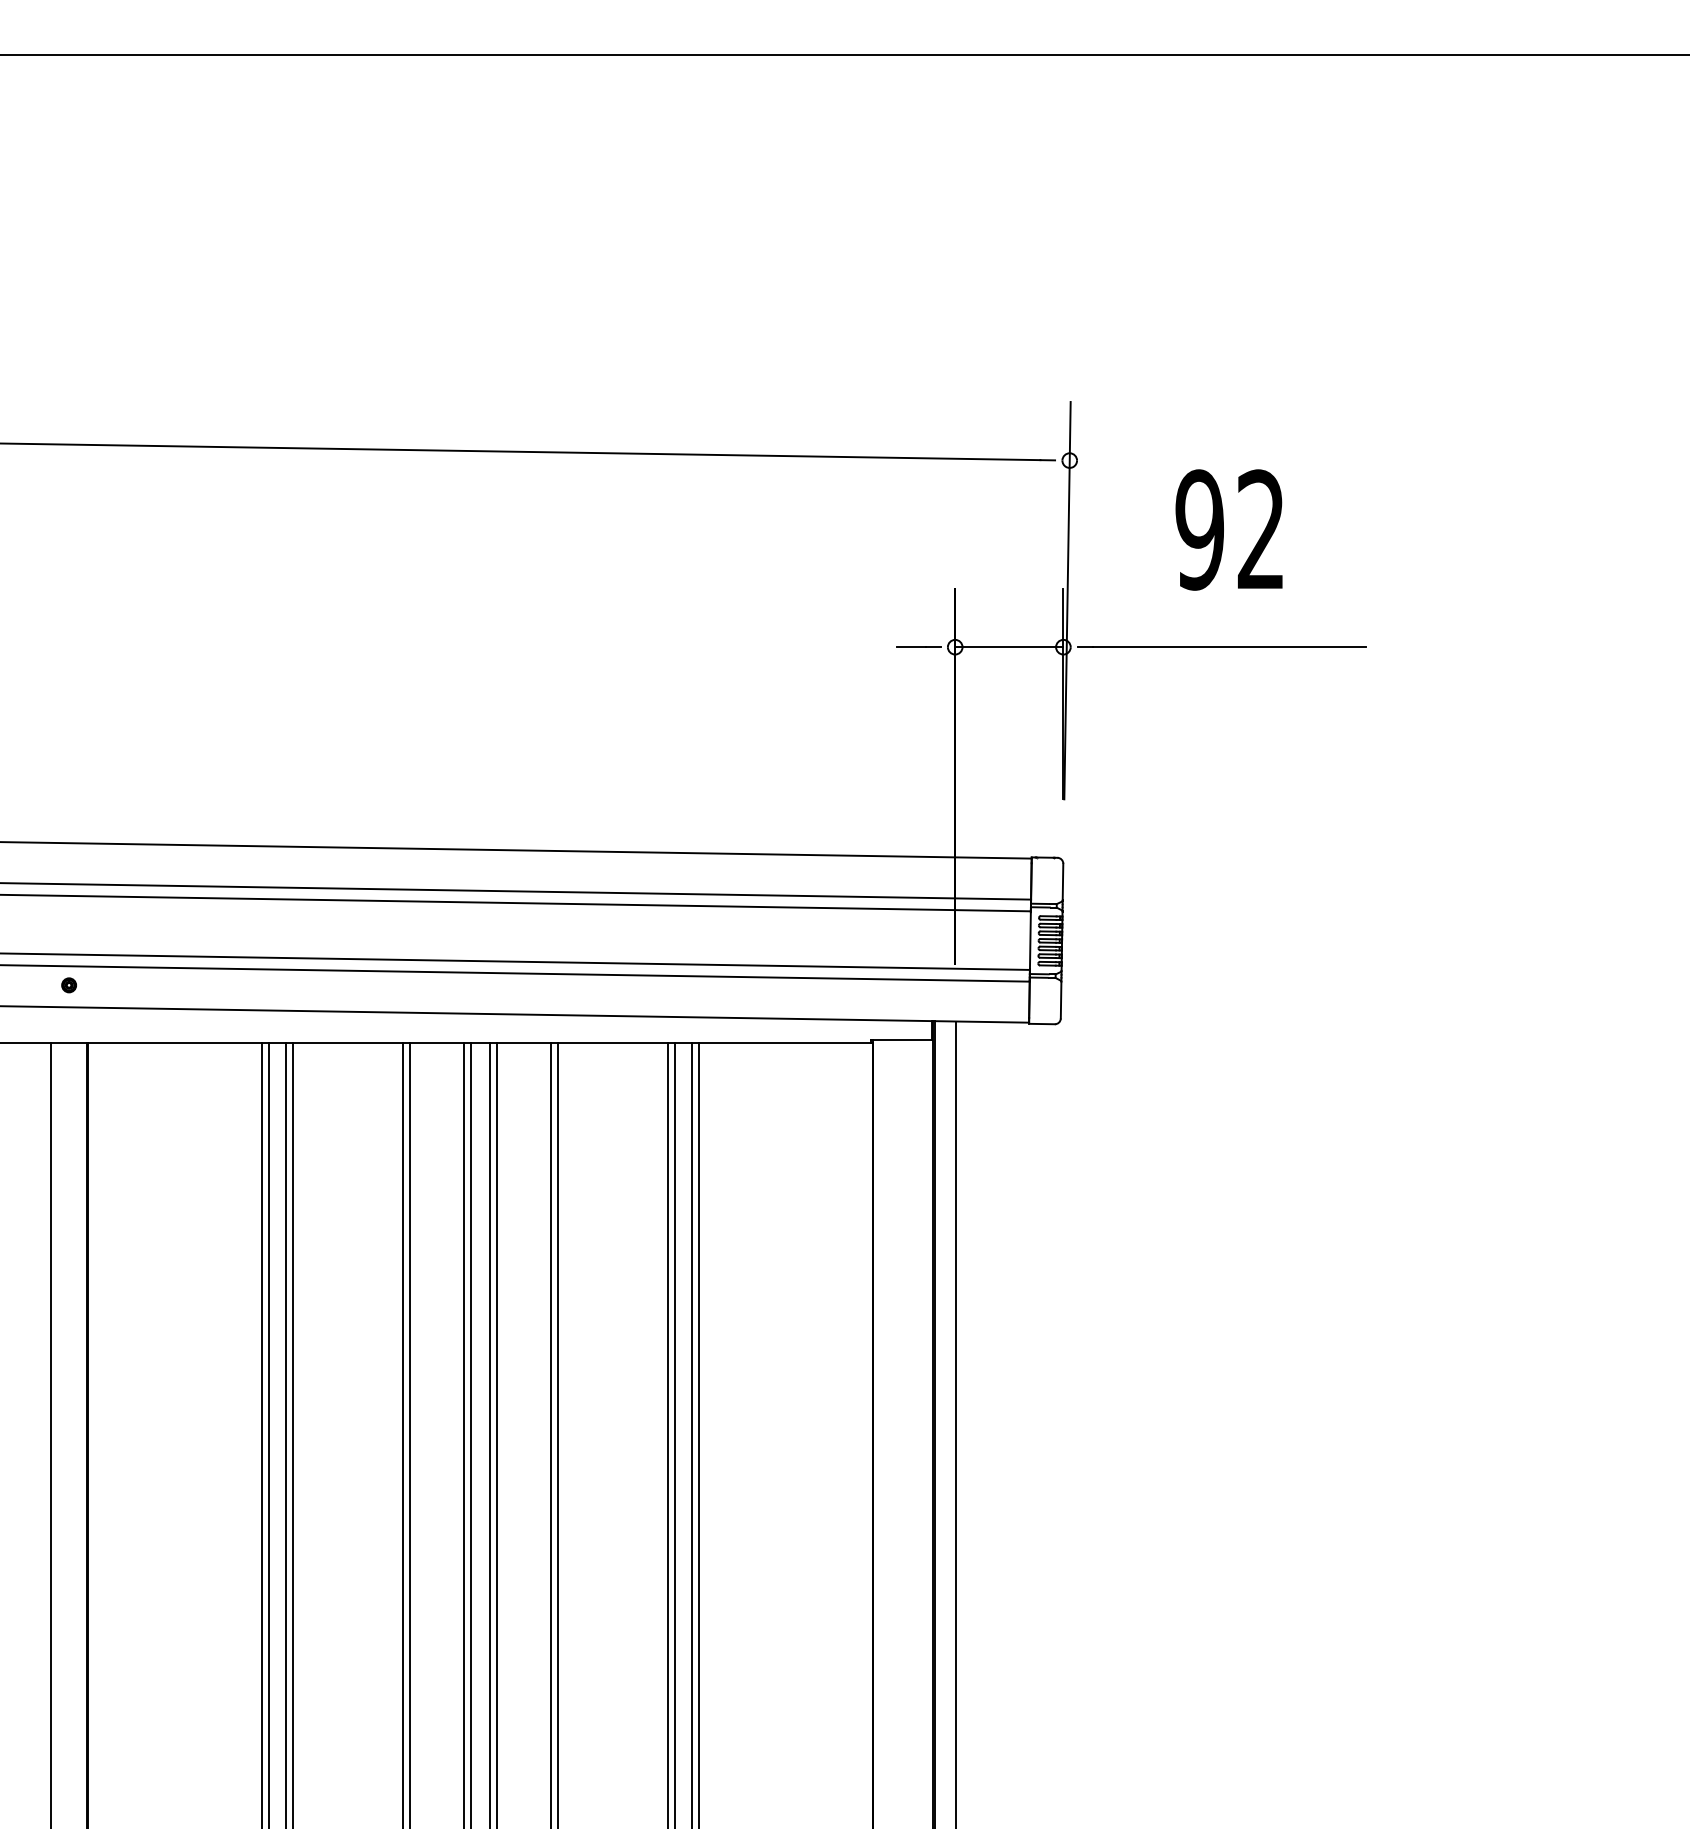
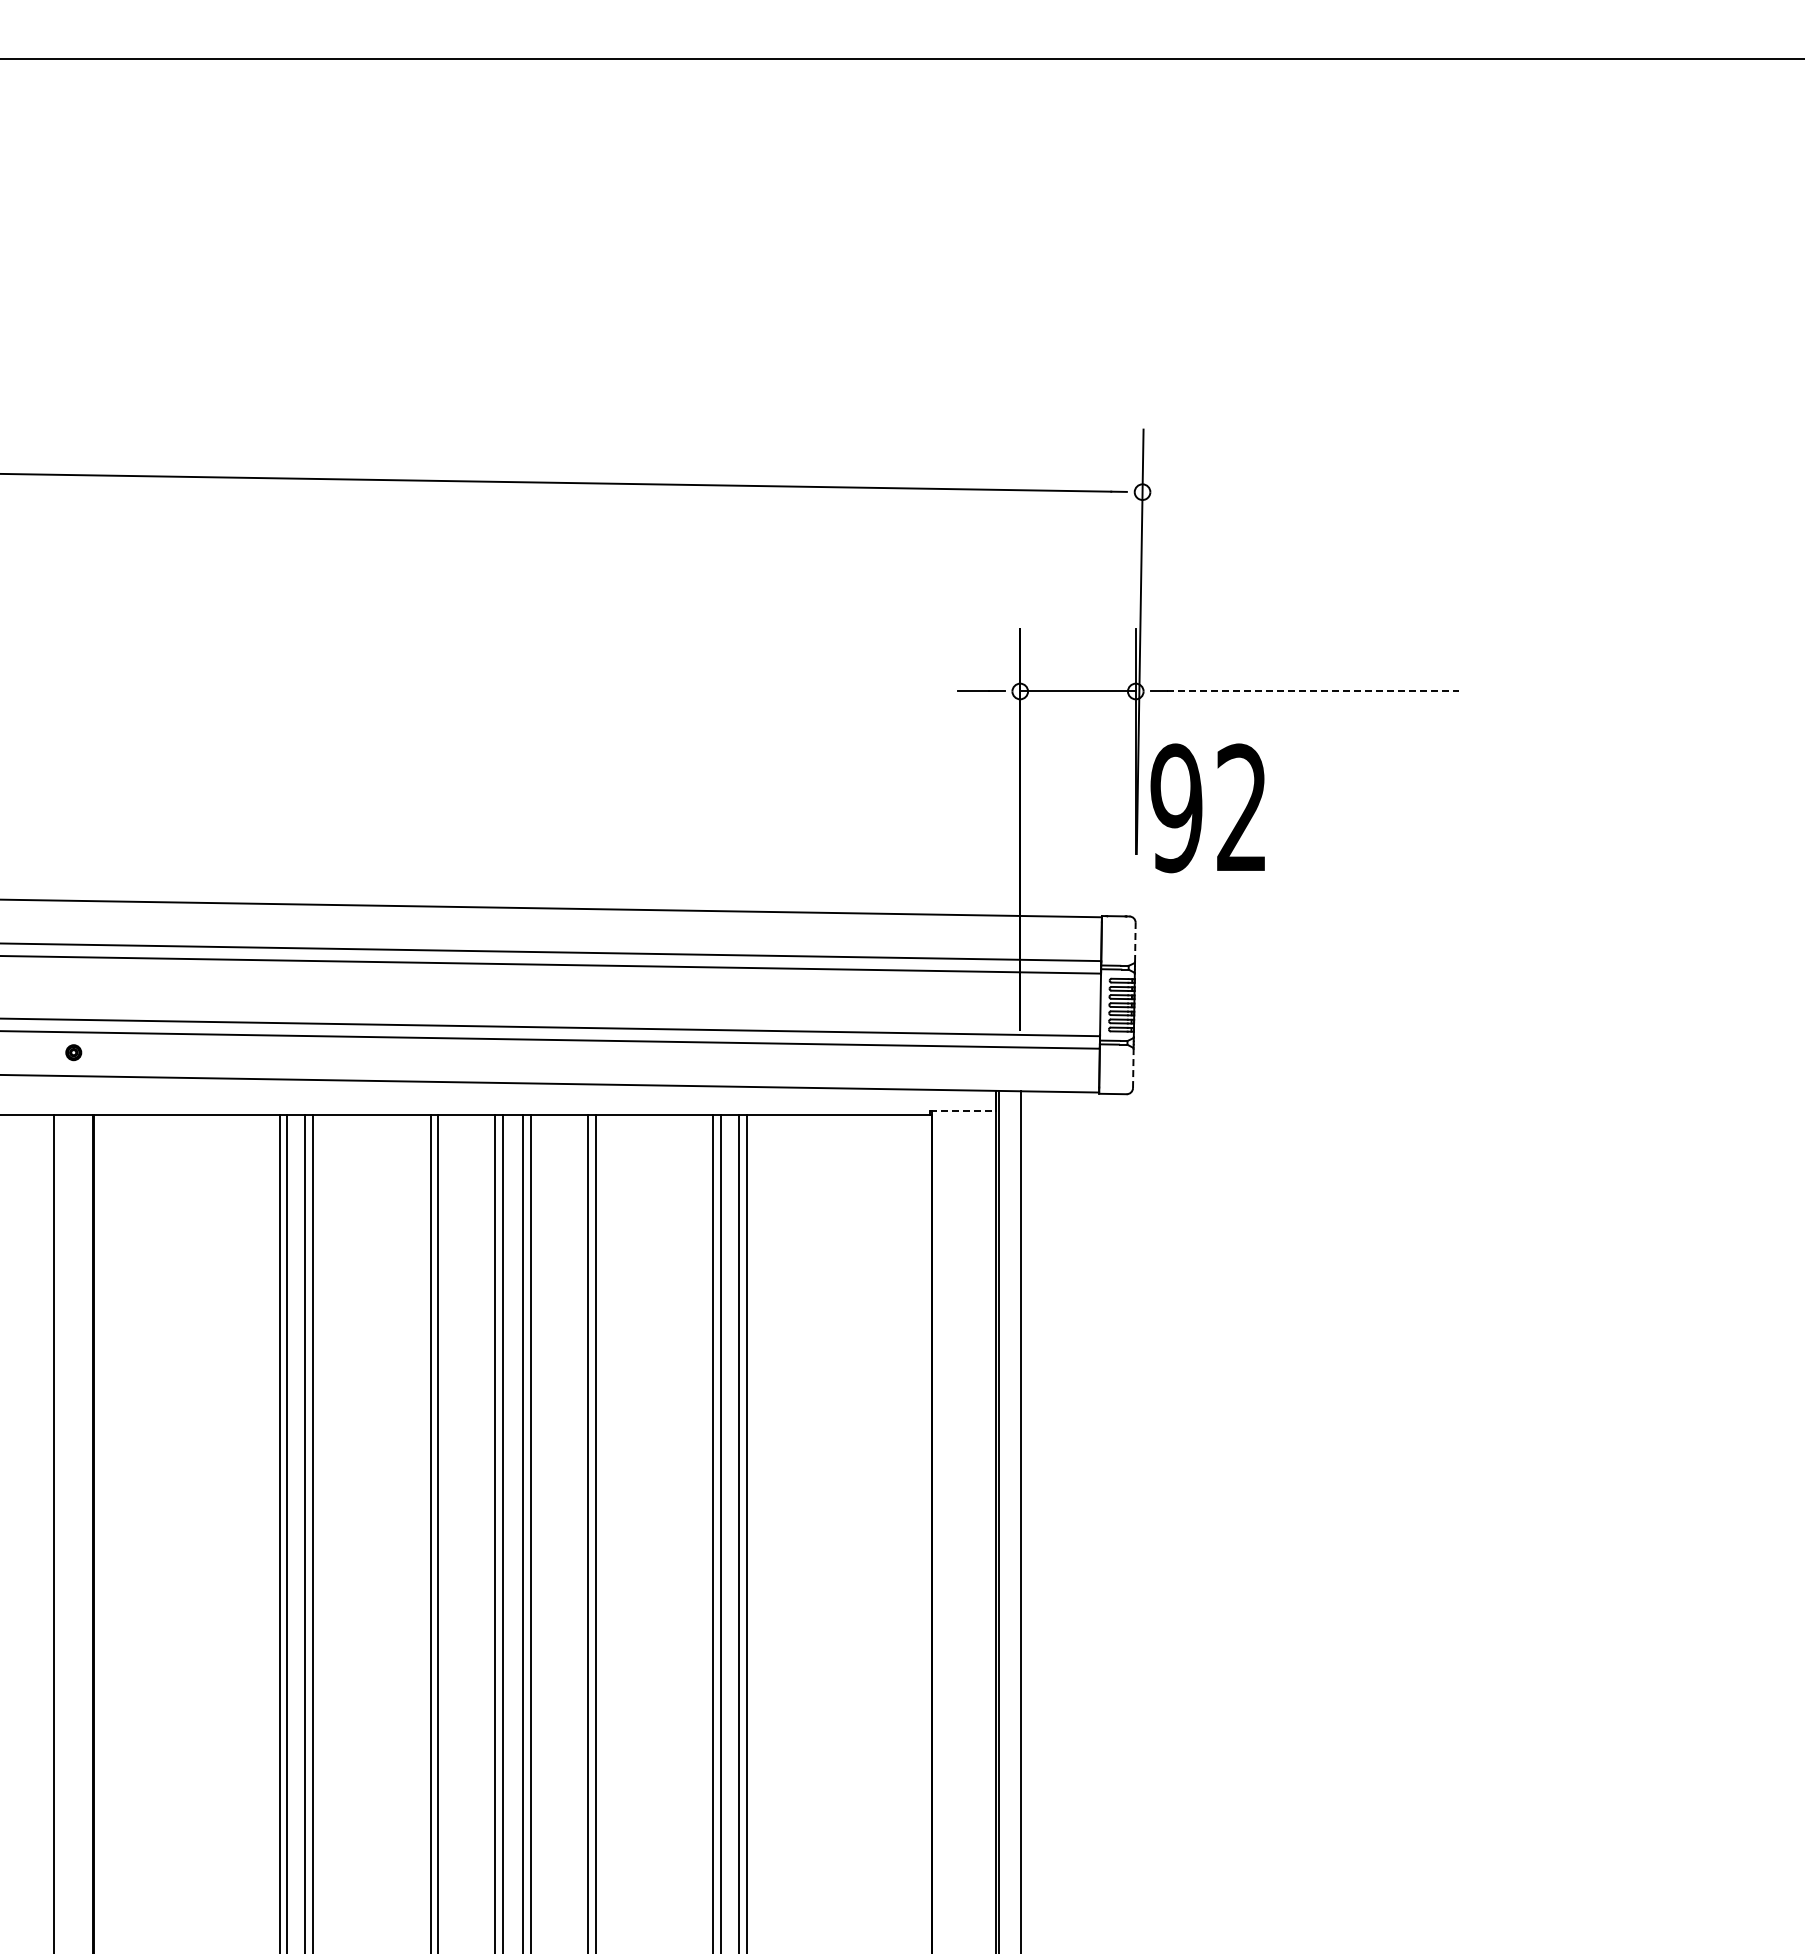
text: (1228, 530) -> (1207, 808), moved
line: (1228, 647) -> (1312, 691), solid -> dashed
line: (1063, 882) -> (1135, 942), solid -> dashed
line: (1061, 1000) -> (1133, 1068), solid -> dashed
line: (902, 1039) -> (963, 1110), solid -> dashed

